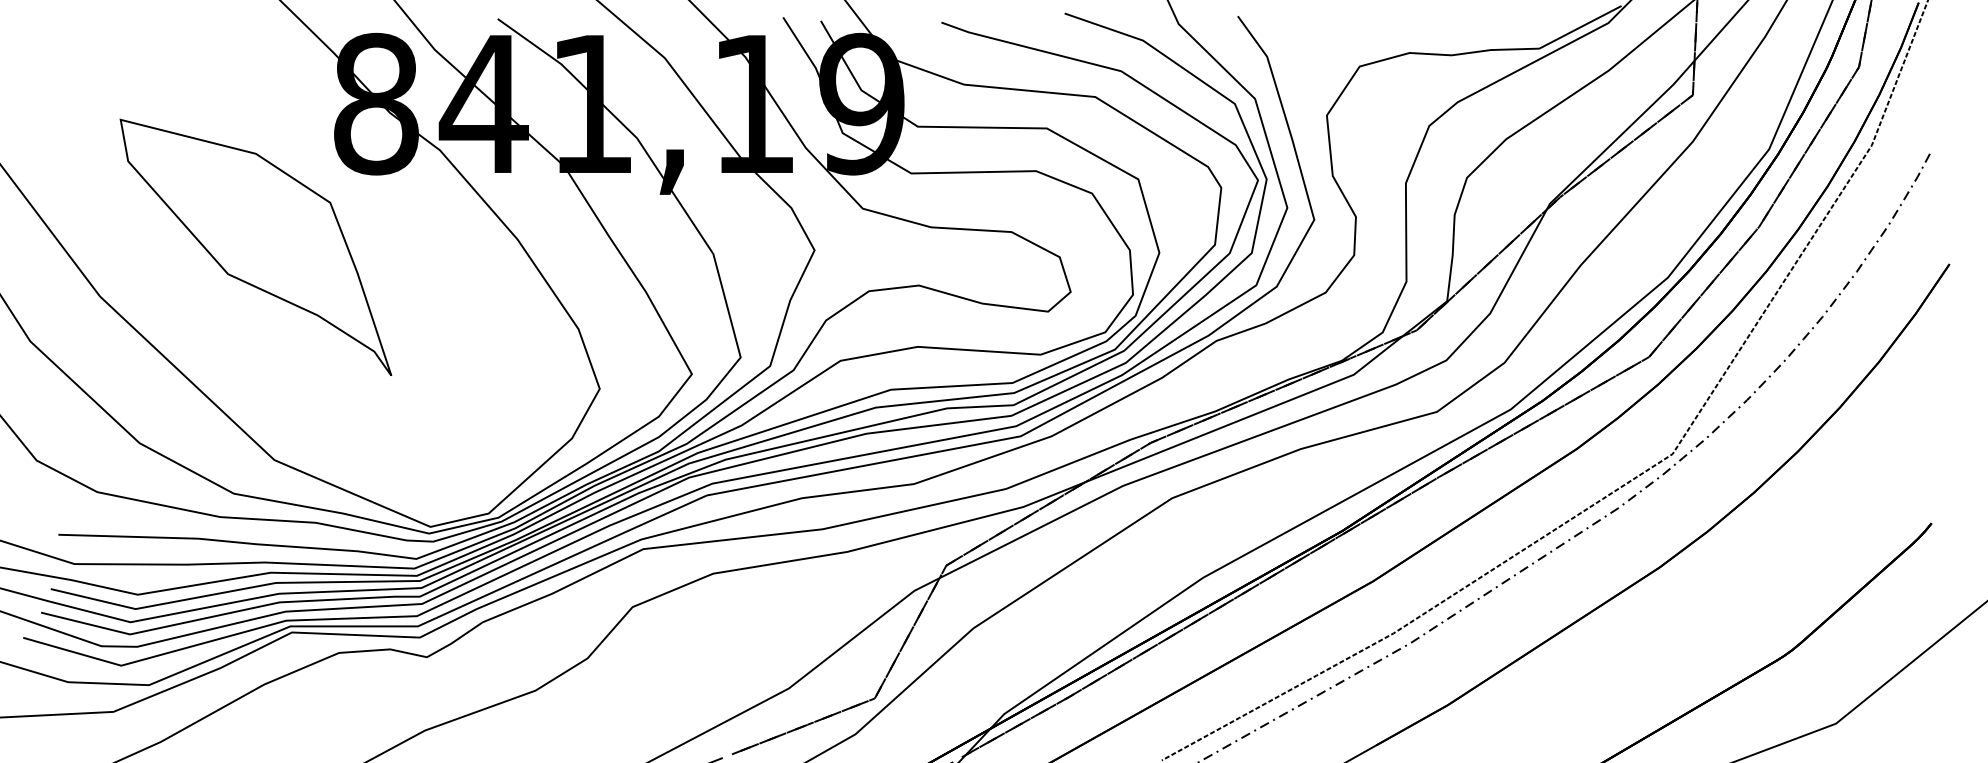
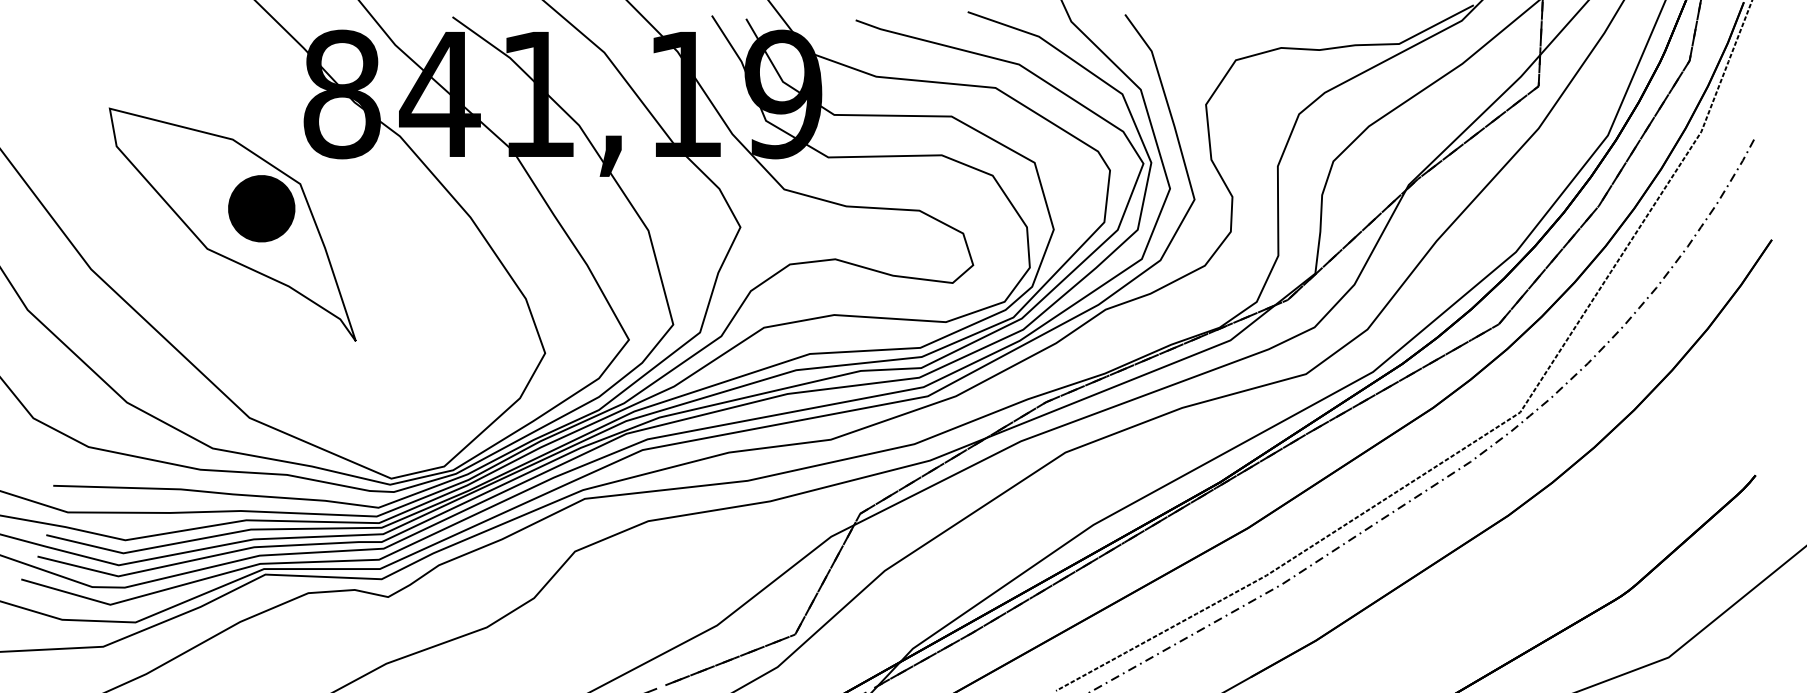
part: (287, 229) -> (261, 208), added

